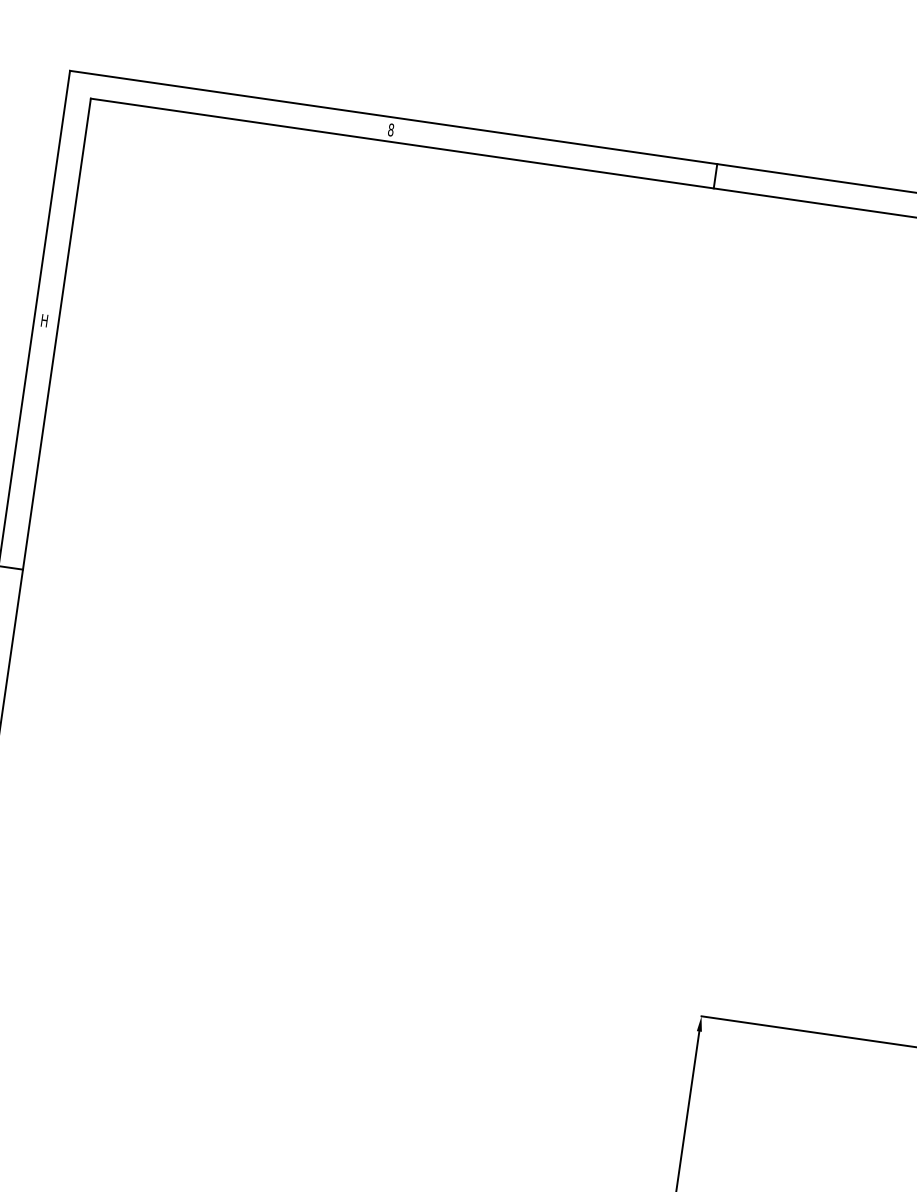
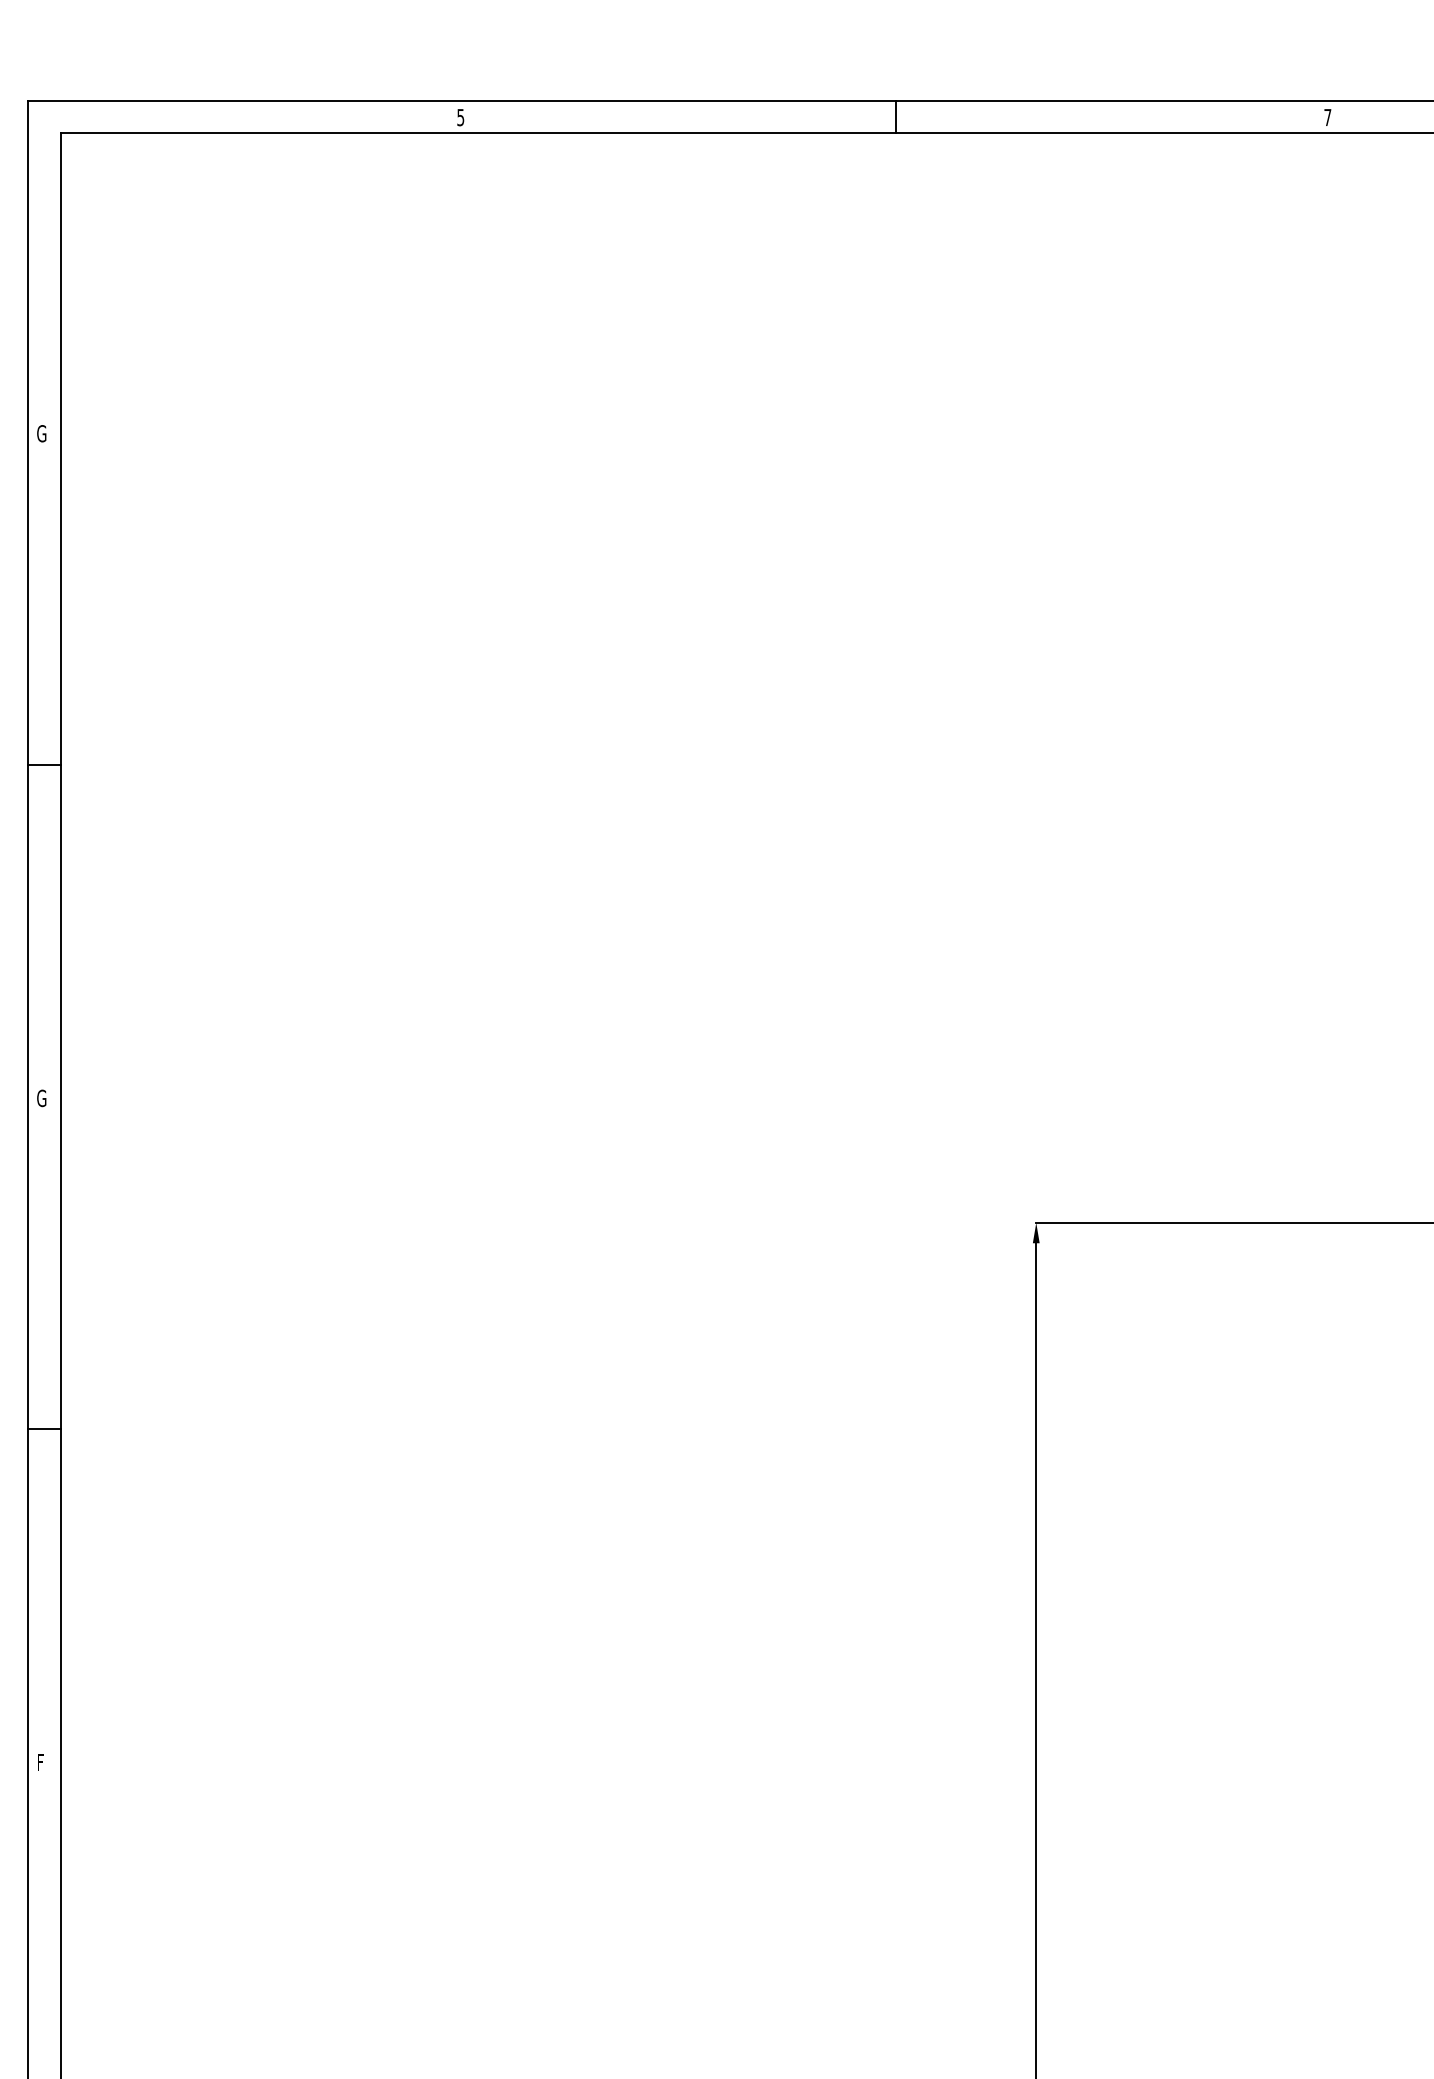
text: (390, 129) -> (460, 117), 8 -> 5
text: (44, 320) -> (41, 433), H -> G

